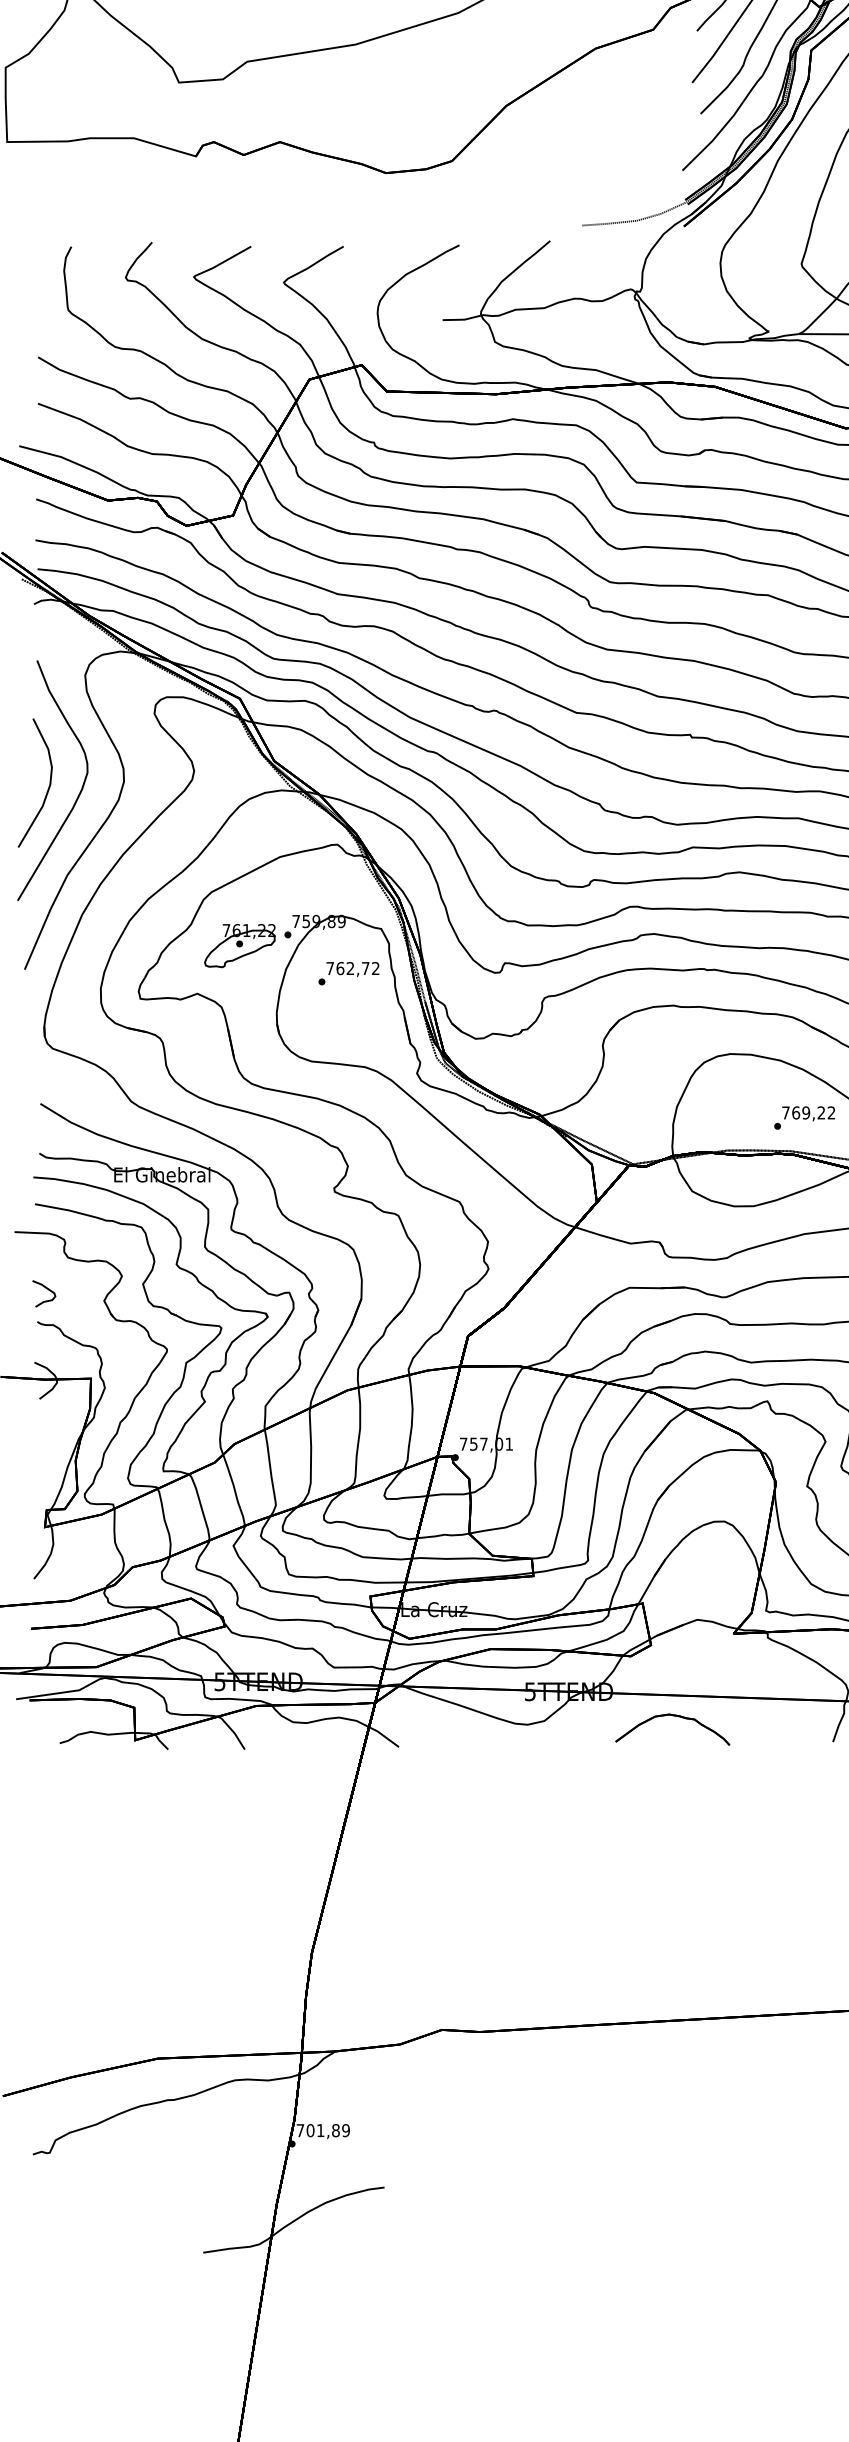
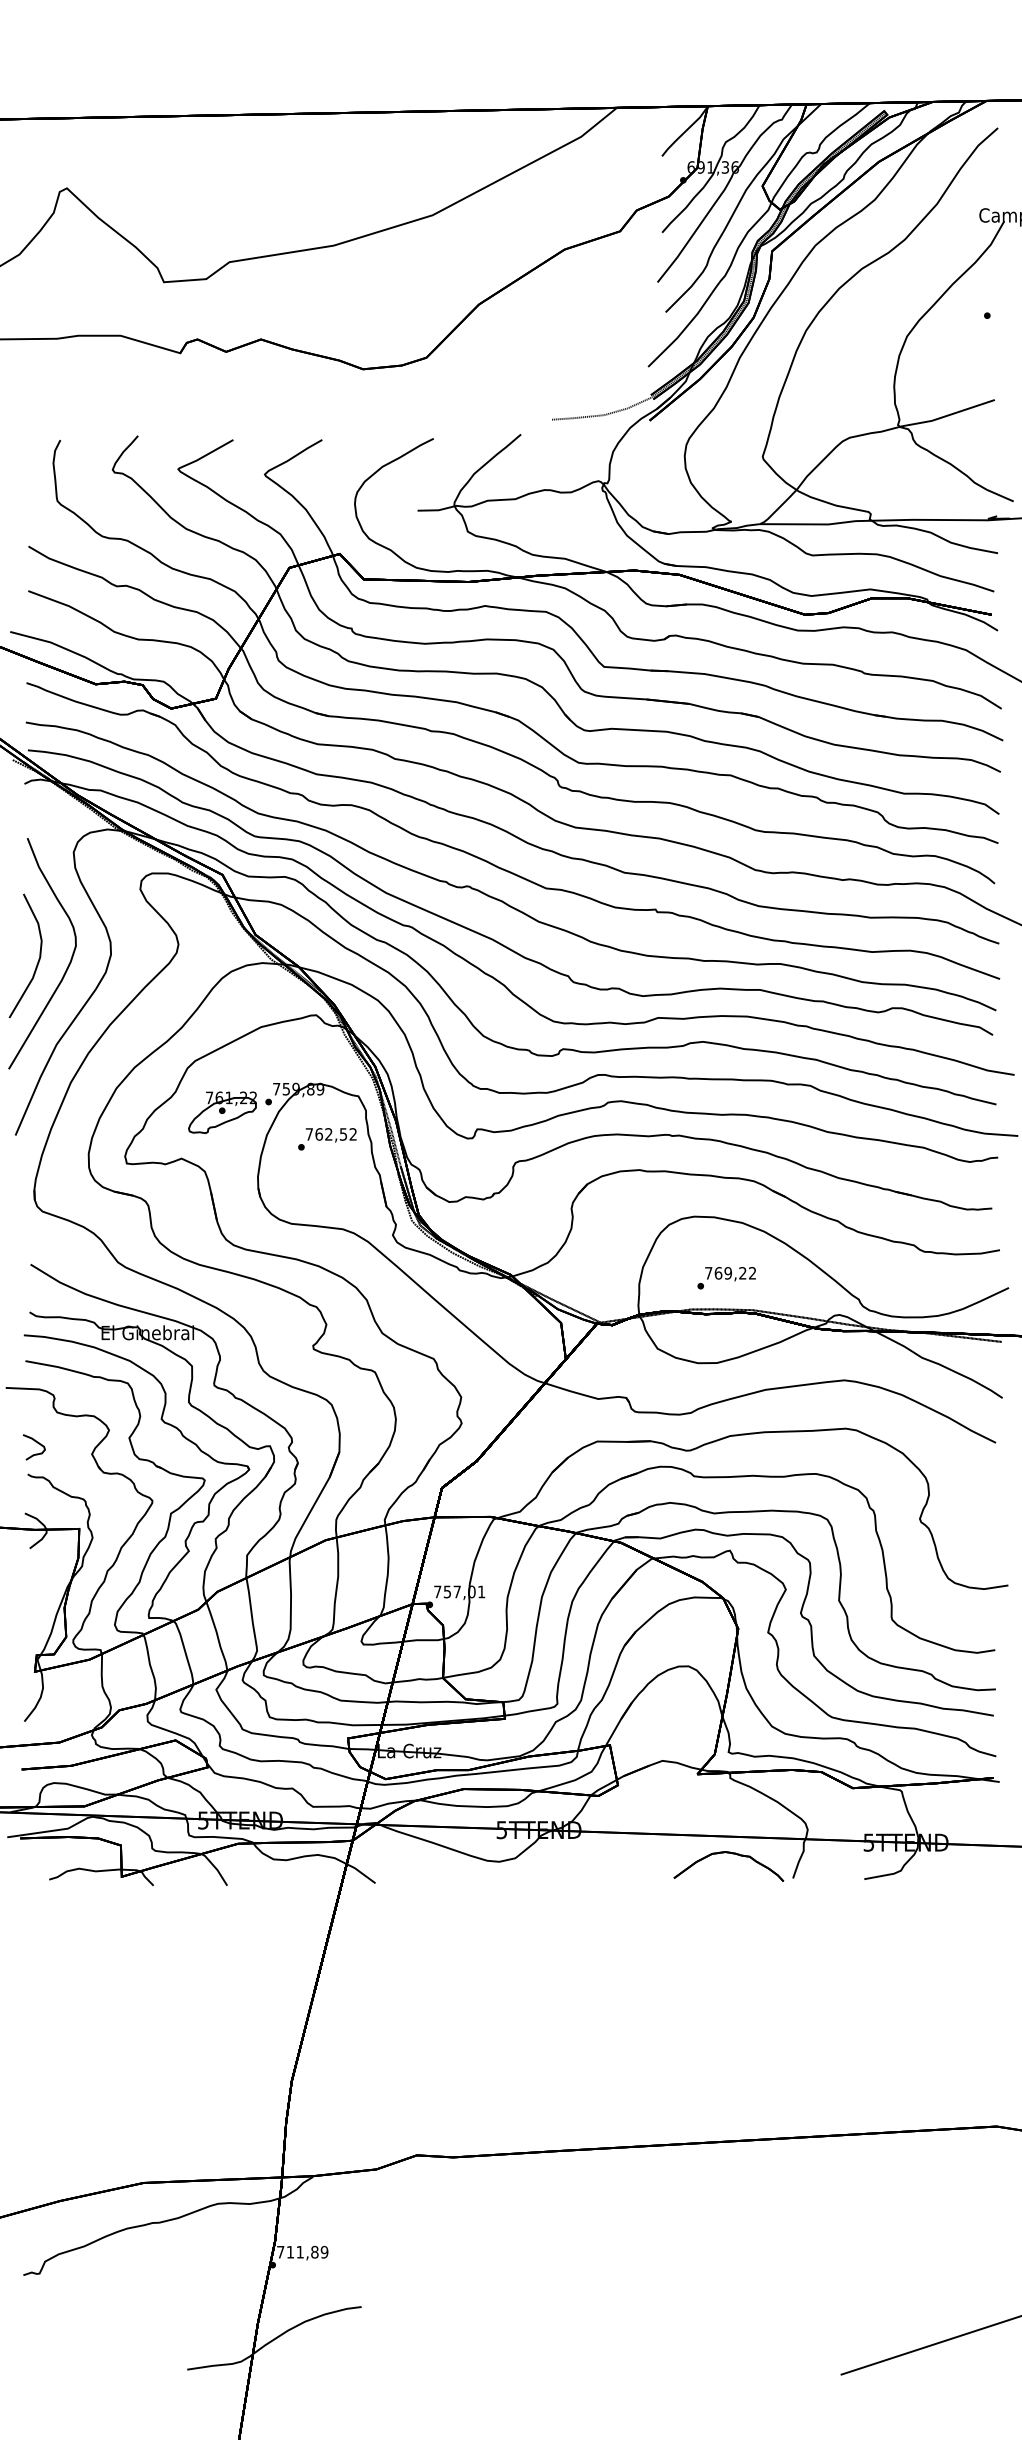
text: (365, 968) -> (343, 1134), 762,72 -> 762,52
text: (804, 1118) -> (726, 1278), moved
part: (676, 1717) -> (732, 1854), moved
text: (310, 2129) -> (290, 2251), 701,89 -> 711,89

